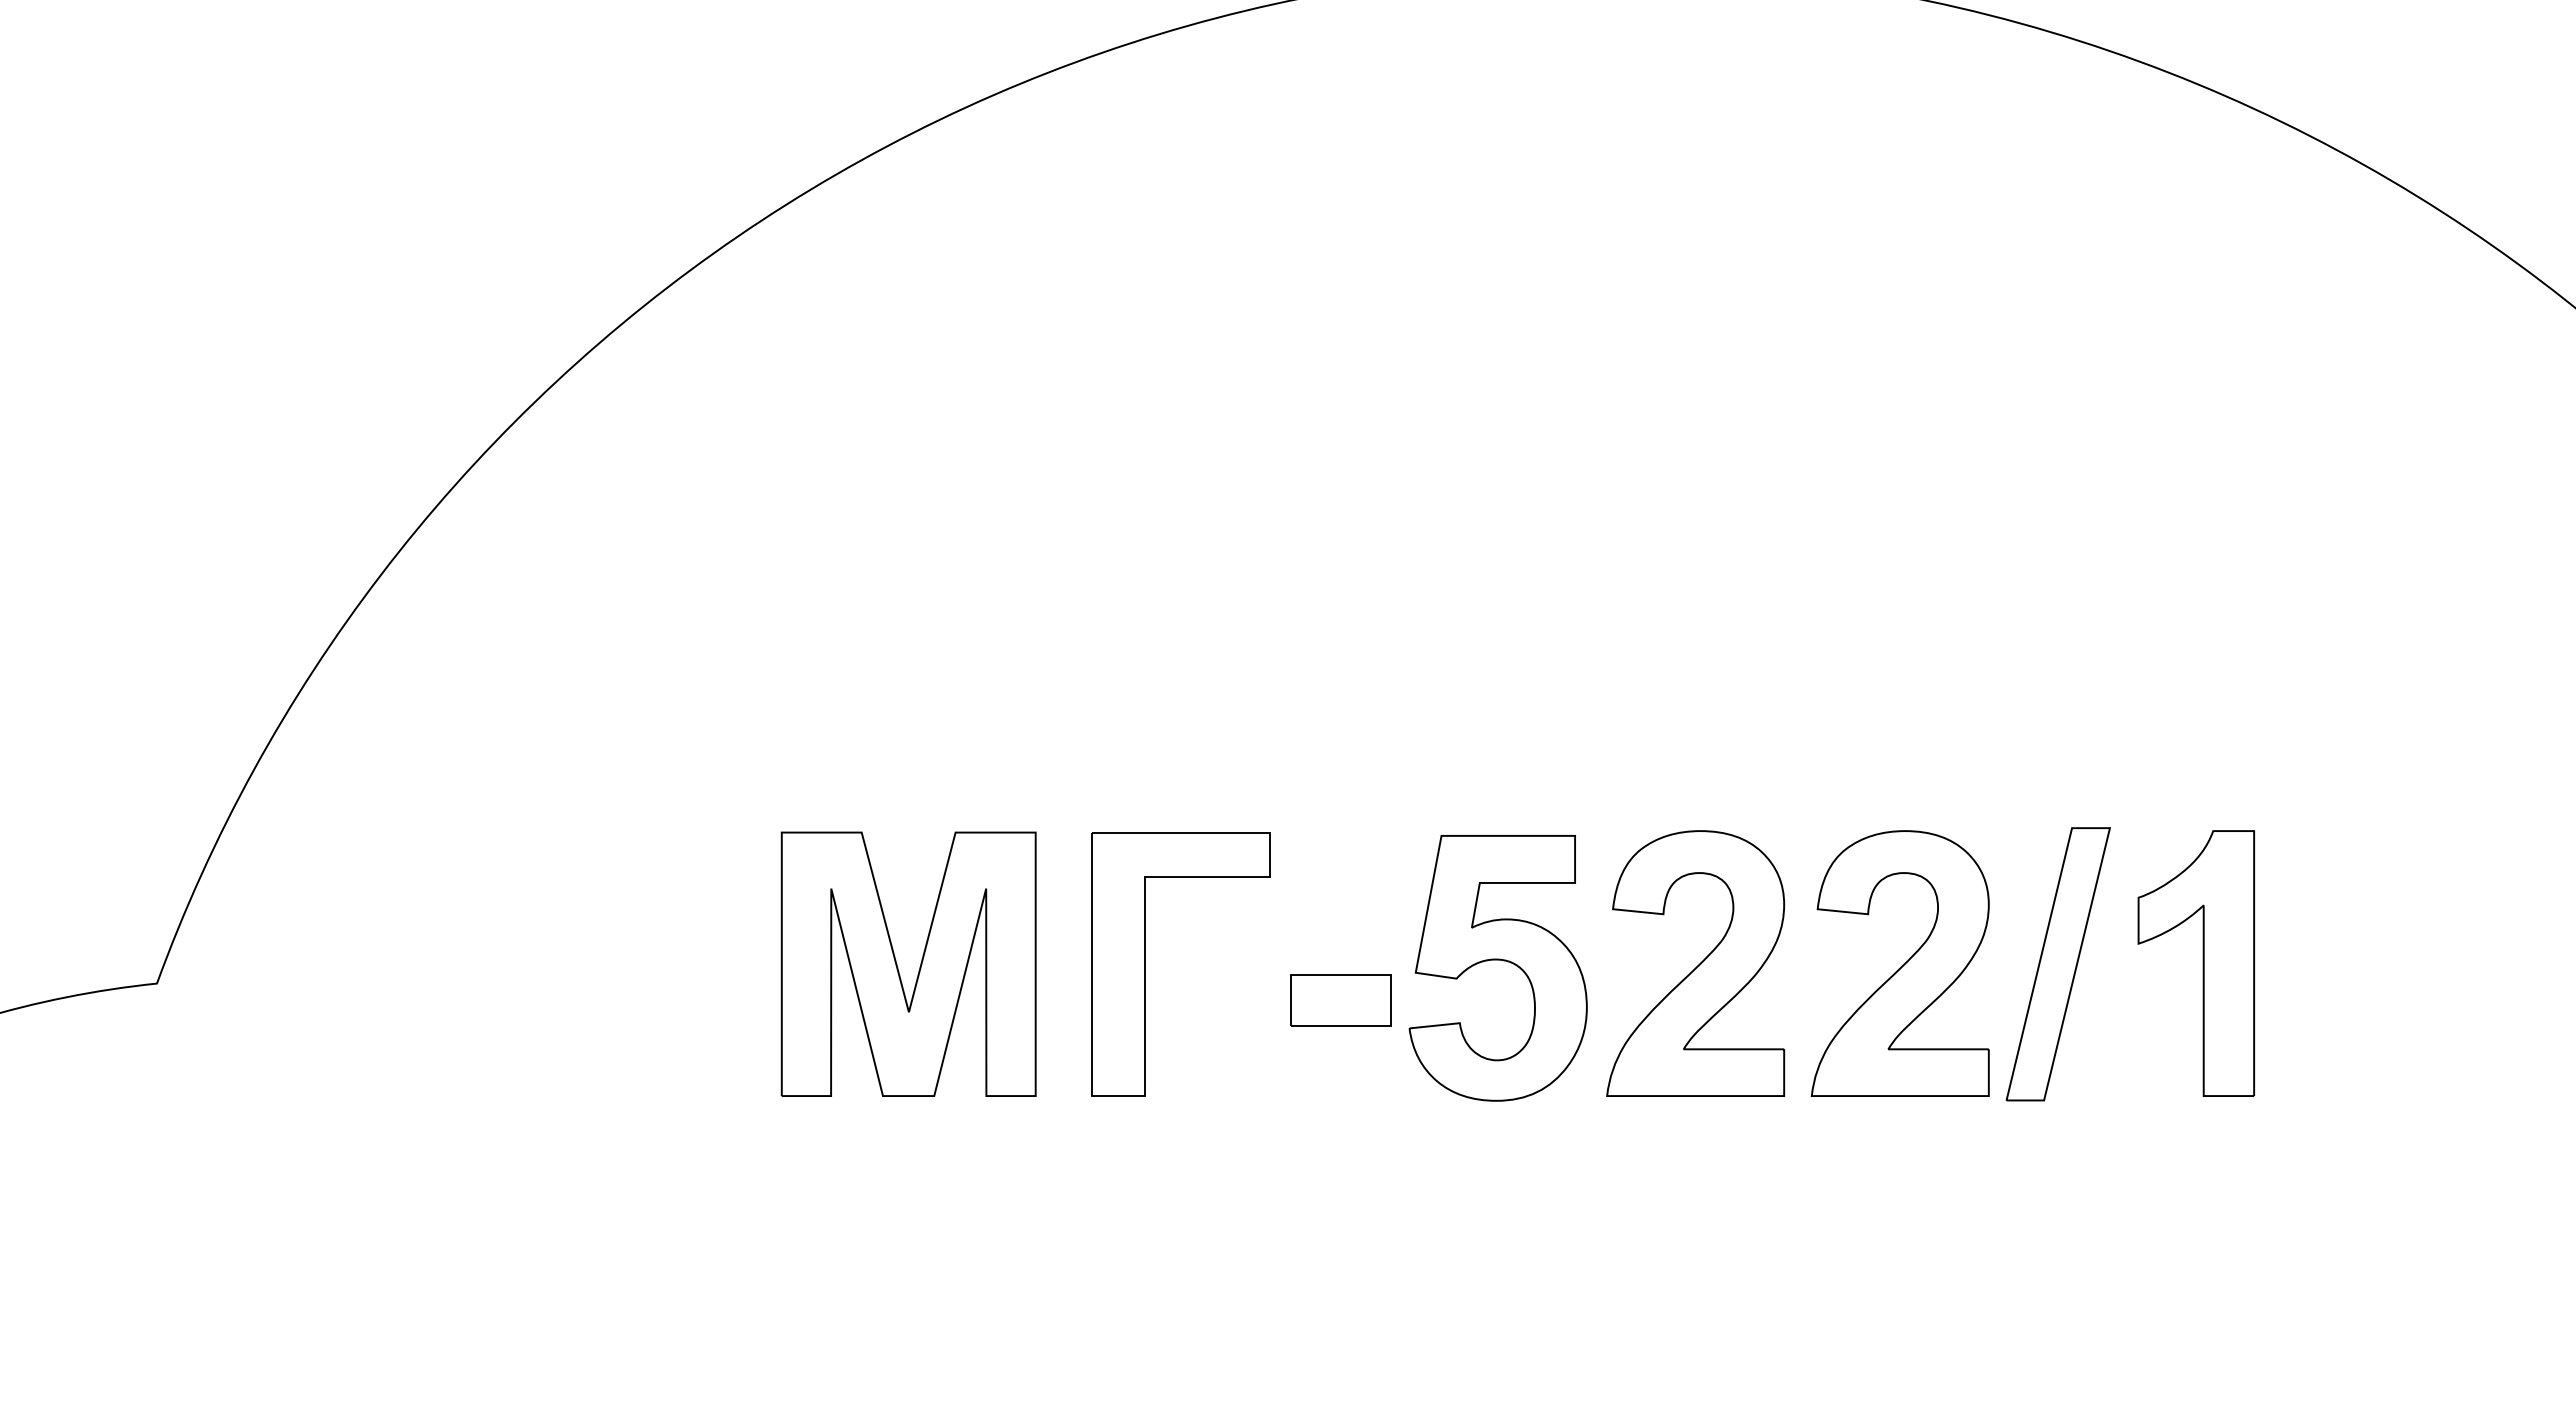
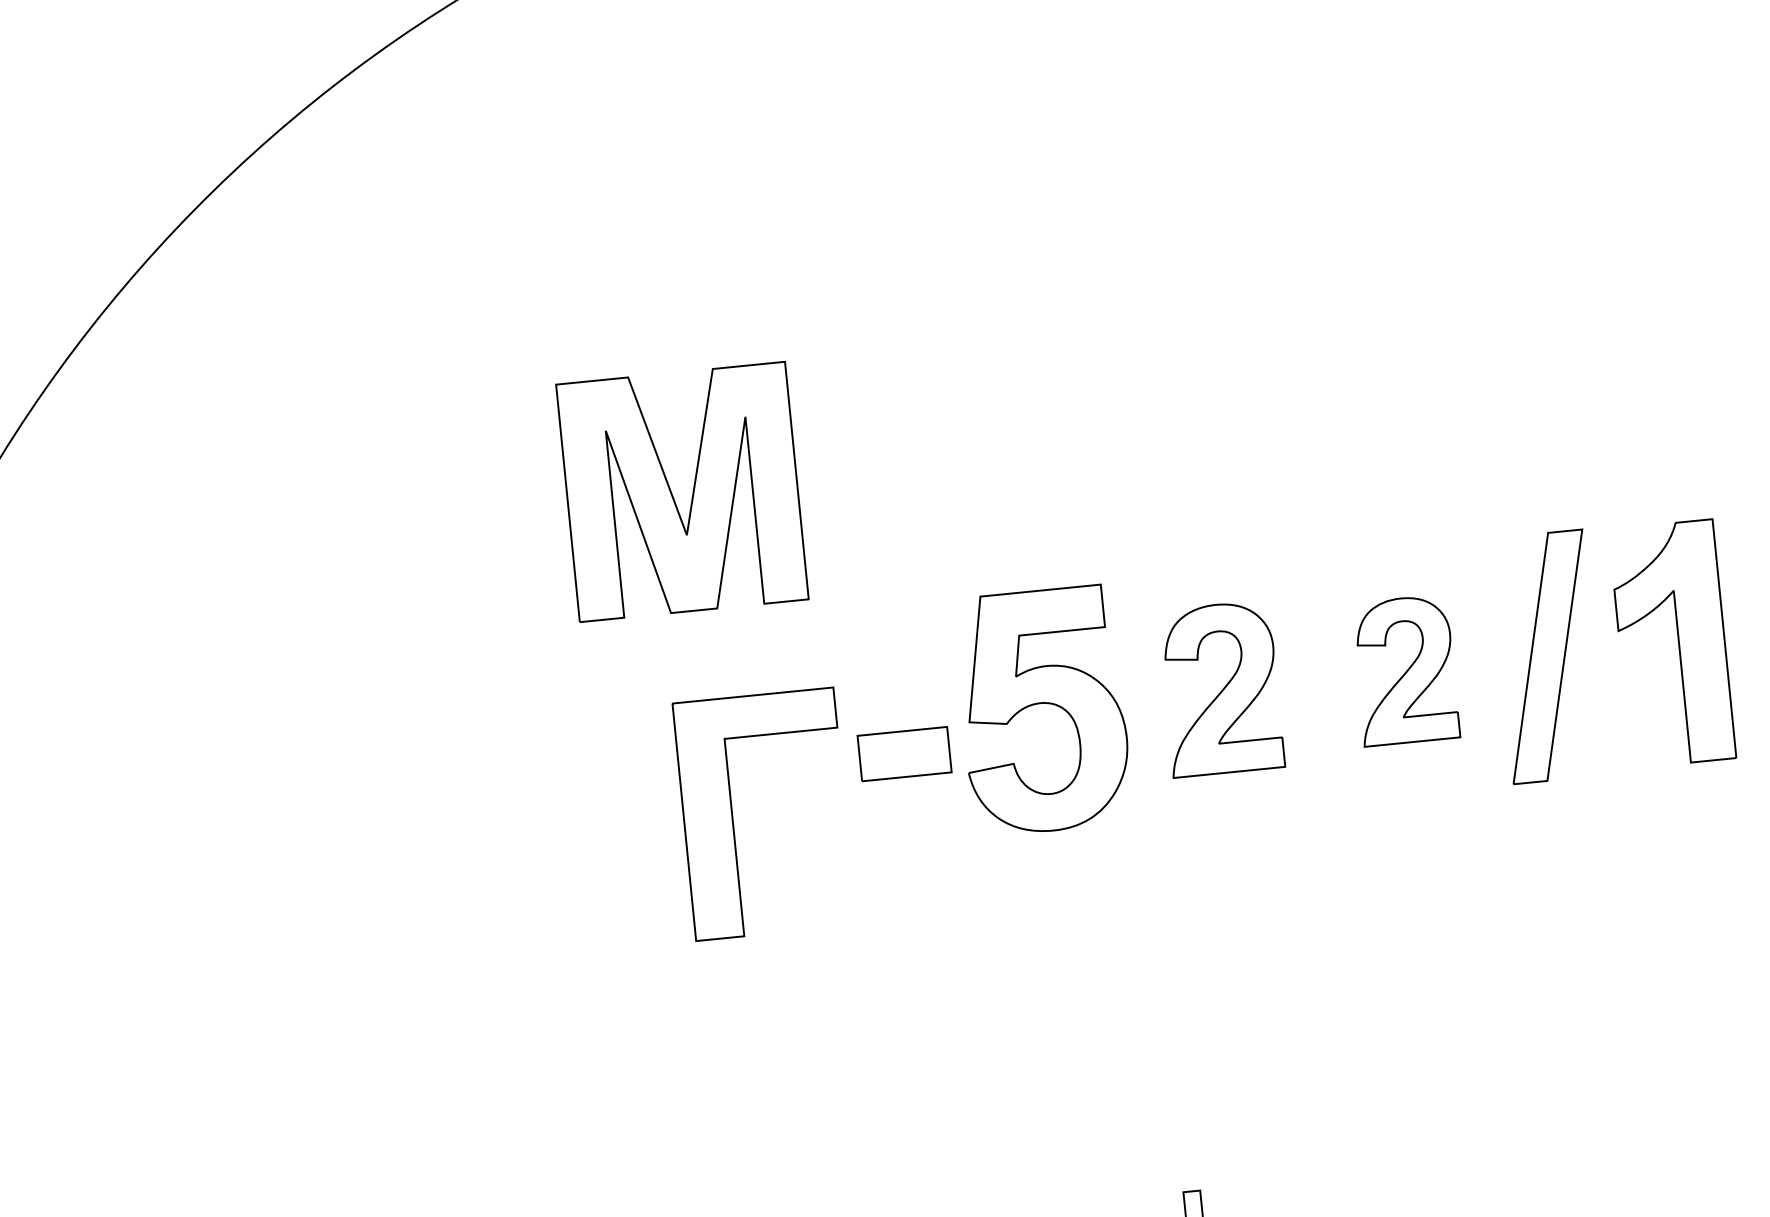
part: (1695, 963) -> (1220, 688), size x0.7
part: (1899, 963) -> (1404, 670), size x0.6
part: (1145, 964) -> (732, 817), moved
part: (898, 967) -> (673, 495), moved

